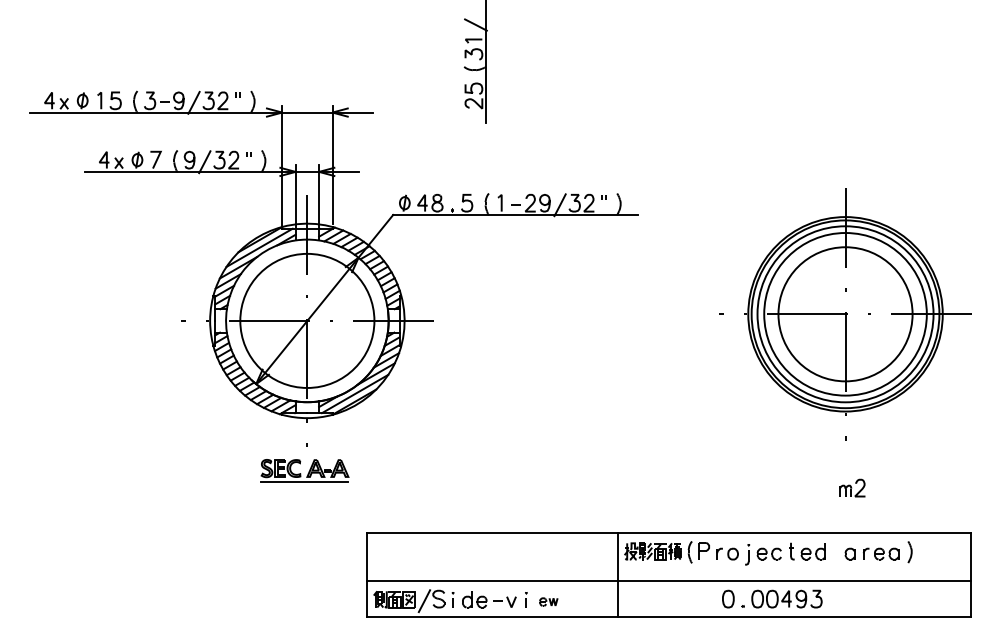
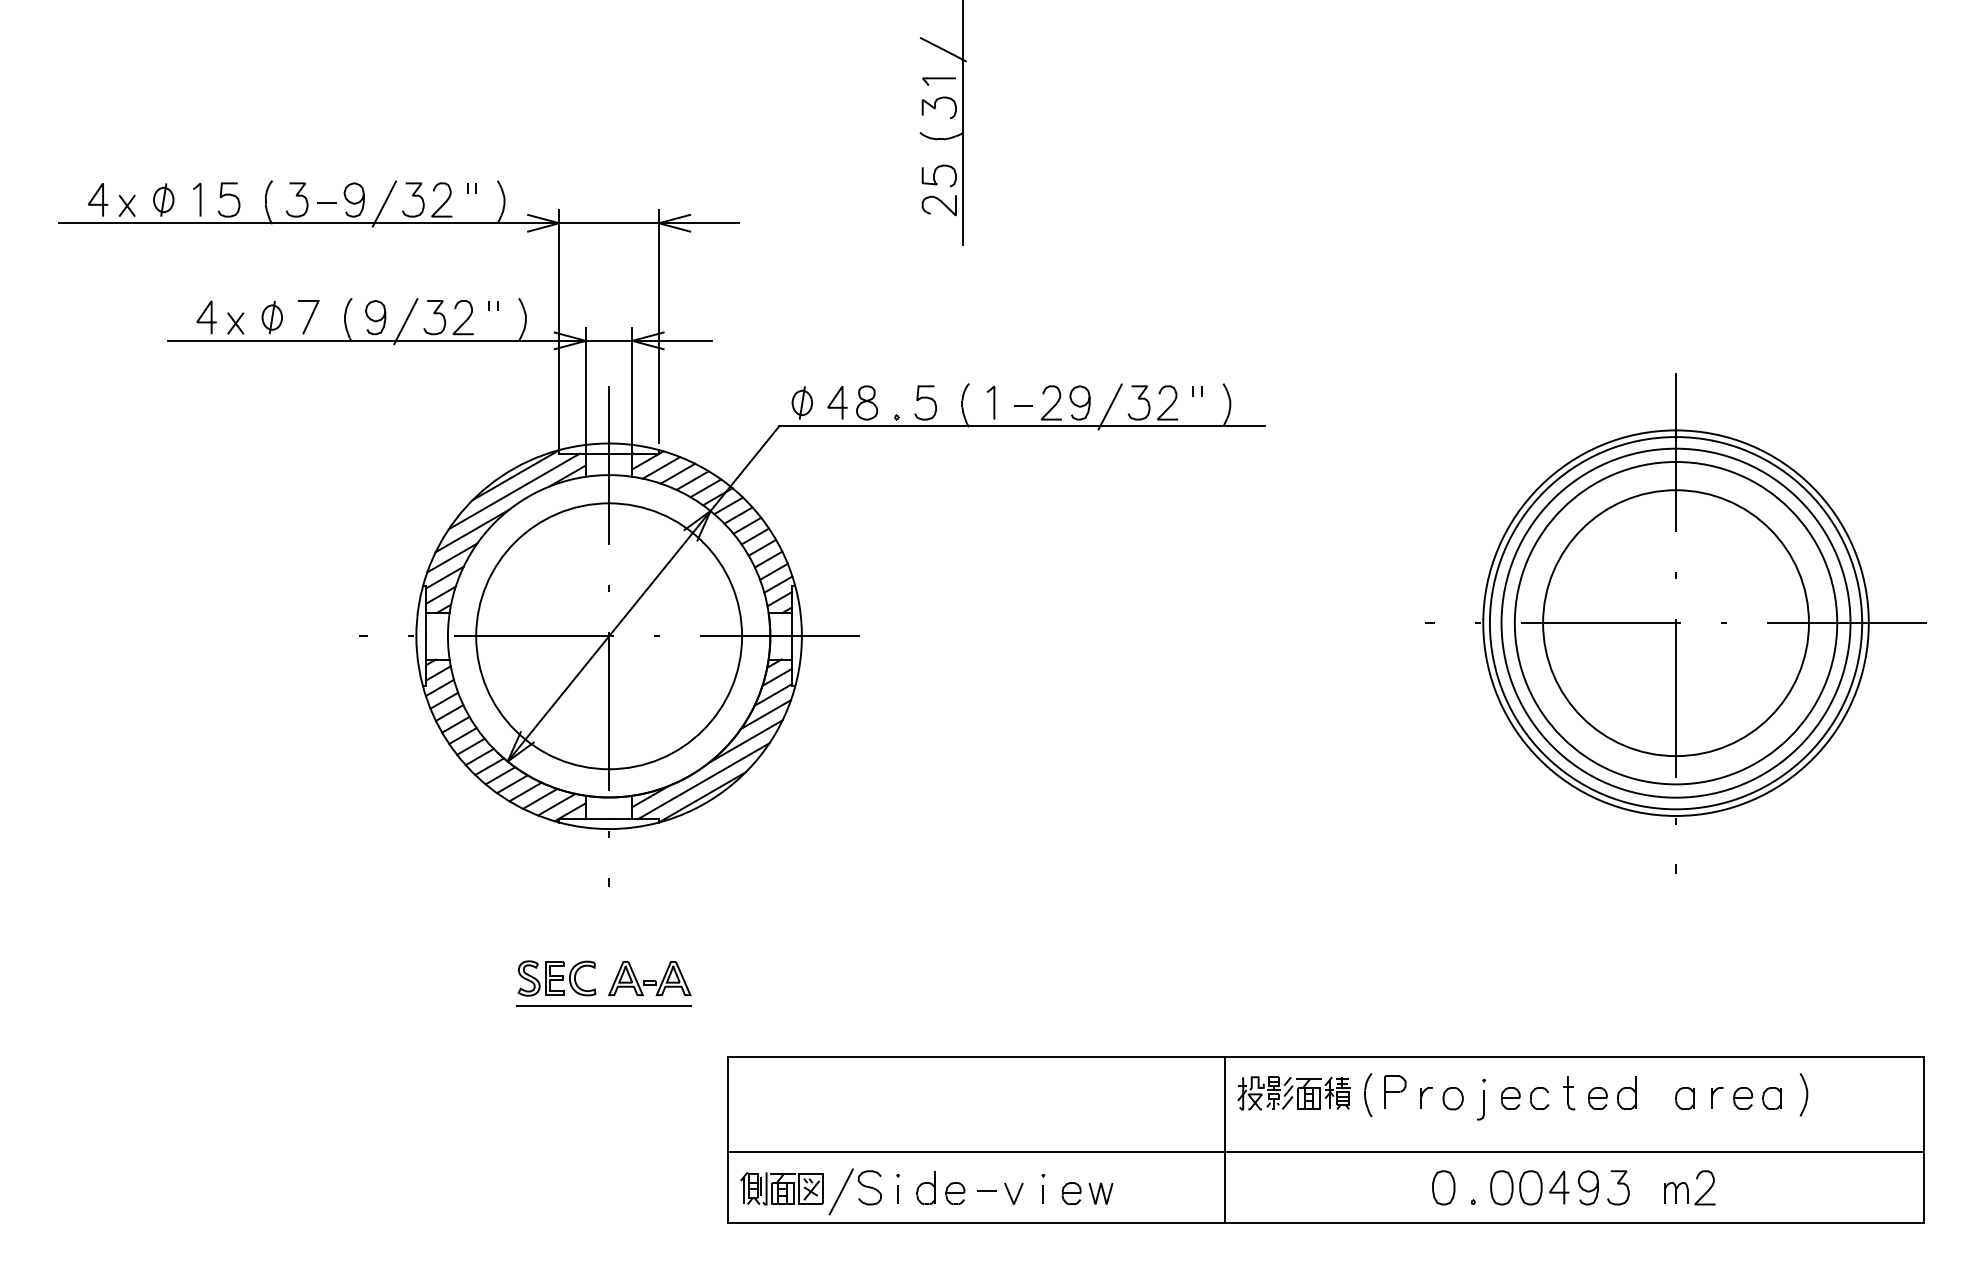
part: (304, 470) -> (603, 982), moved
part: (852, 487) -> (1689, 1186), moved
part: (548, 601) -> (1087, 1192), size x1.43

